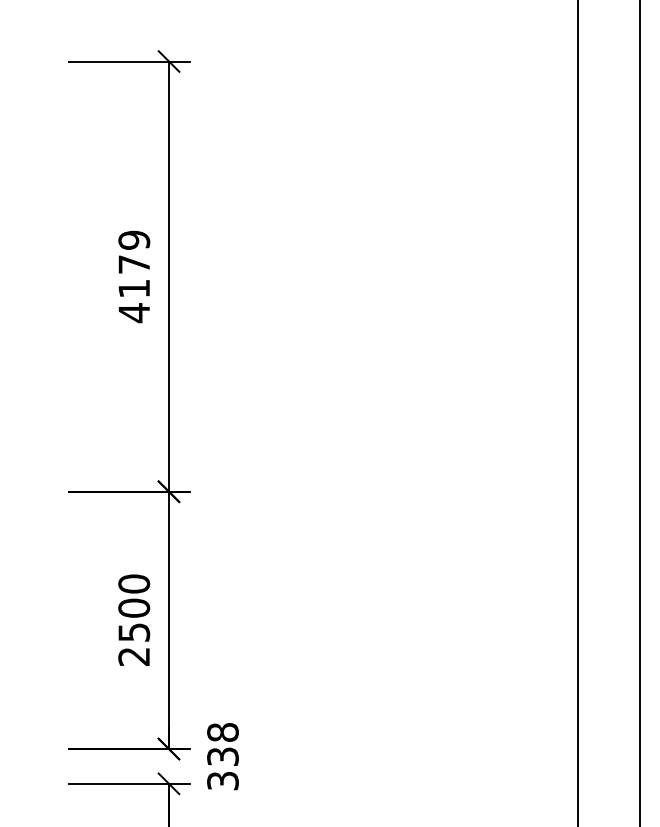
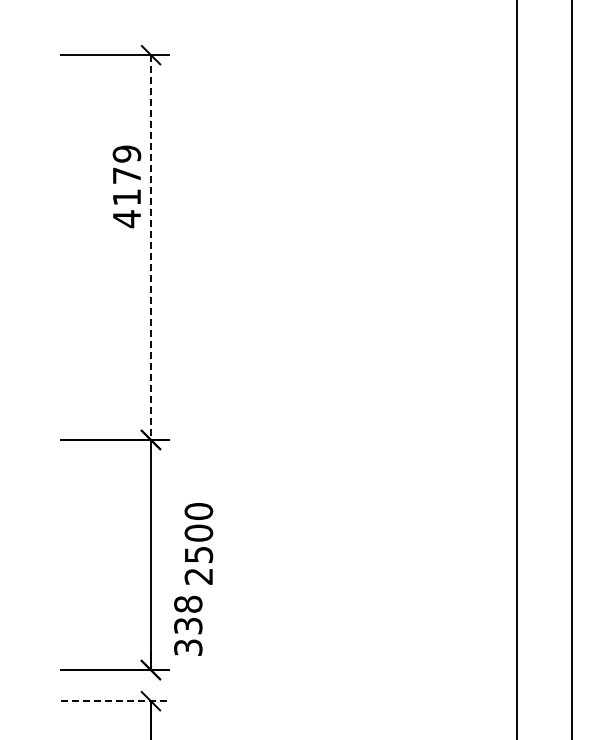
text: (133, 276) -> (126, 186), moved
line: (169, 277) -> (151, 248), solid -> dashed
text: (133, 619) -> (198, 543), moved
text: (223, 756) -> (188, 625), moved
line: (129, 784) -> (115, 701), solid -> dashed

